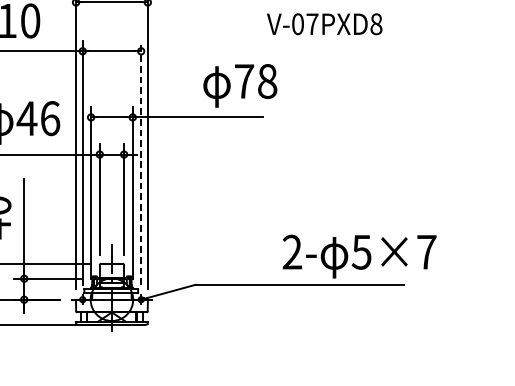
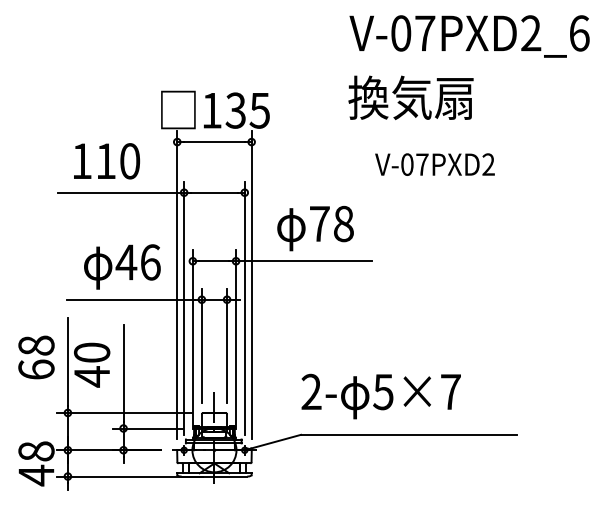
text: (376, 24) -> (488, 164), V-07PXD8 -> V-07PXD2
text: (240, 85) -> (315, 228), moved
line: (140, 163) -> (244, 308), dashed -> solid
text: (358, 256) -> (380, 396), moved

